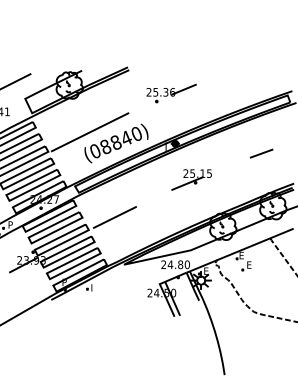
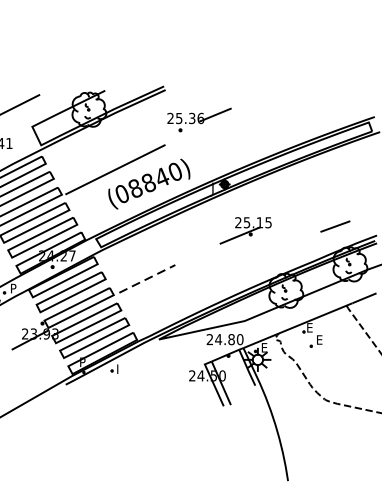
part: (171, 93) -> (199, 119), moved
line: (261, 153) -> (335, 226), moved
line: (115, 217) -> (148, 278), solid -> dashed

